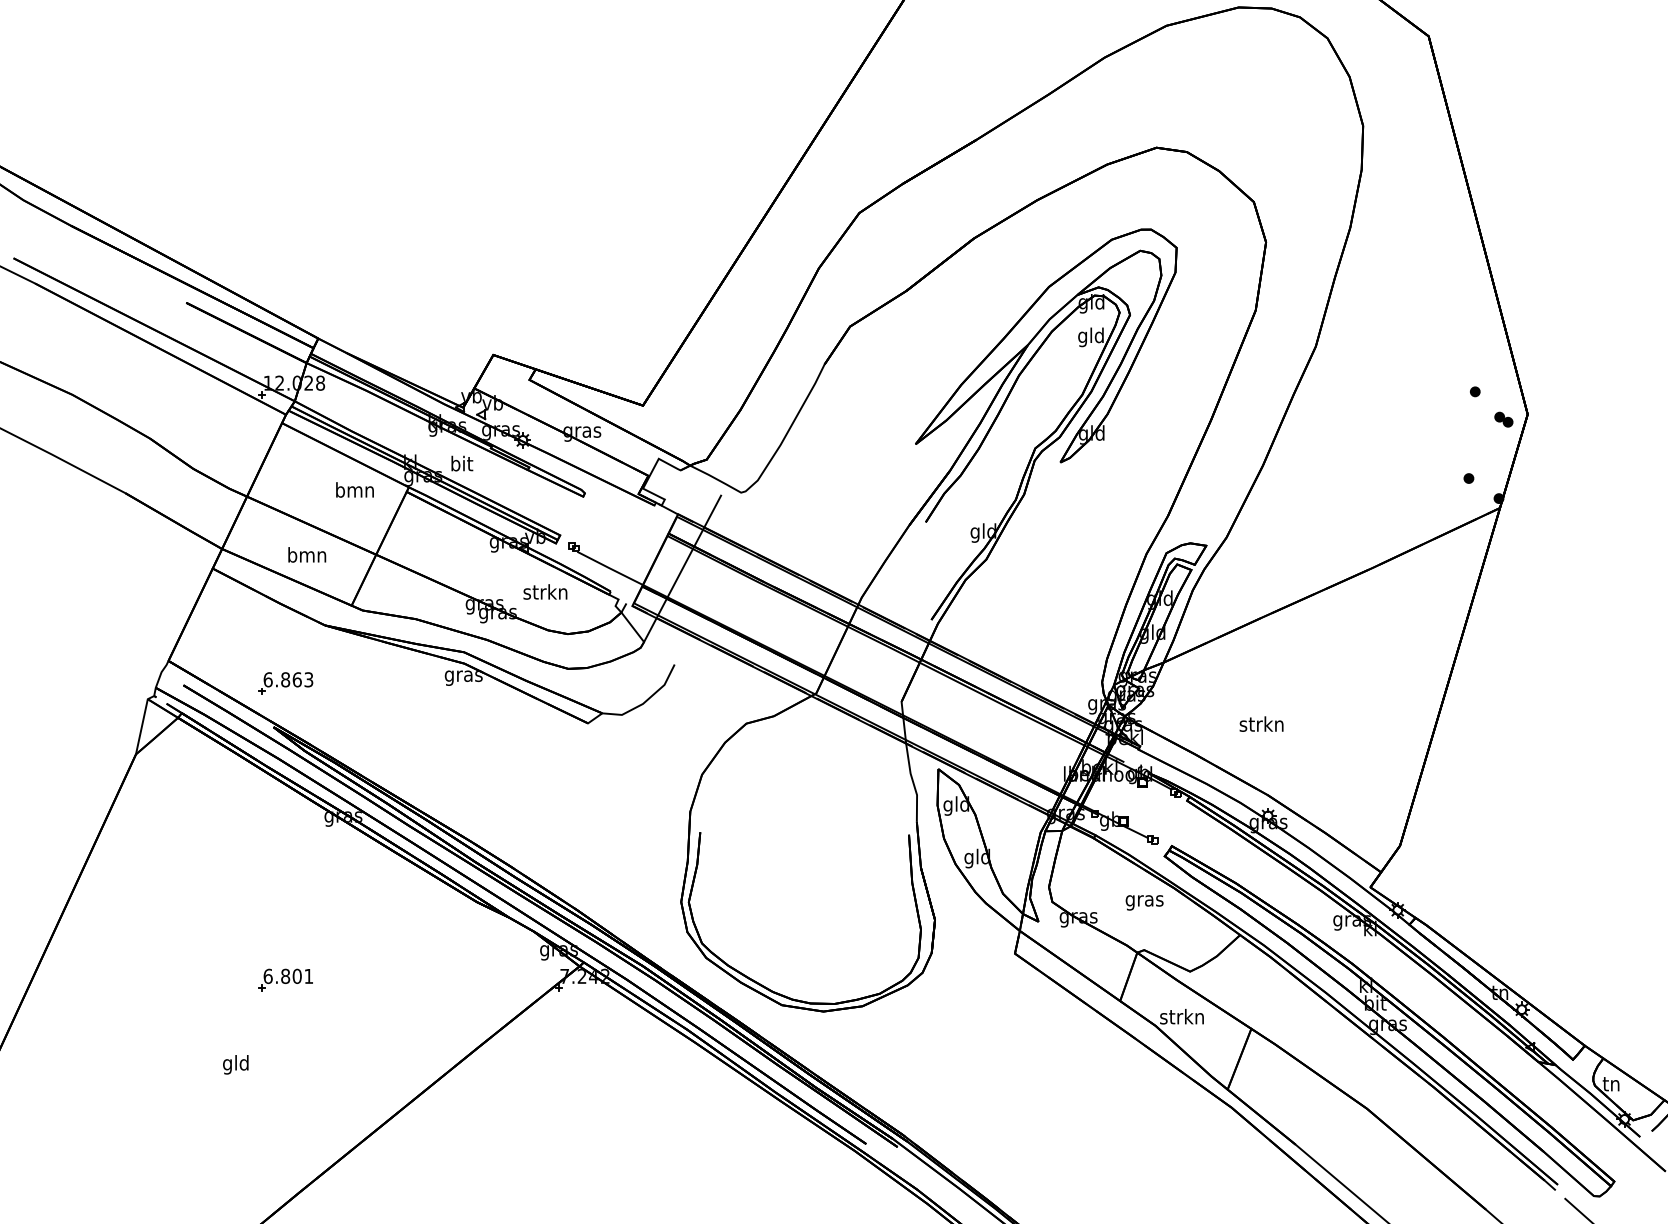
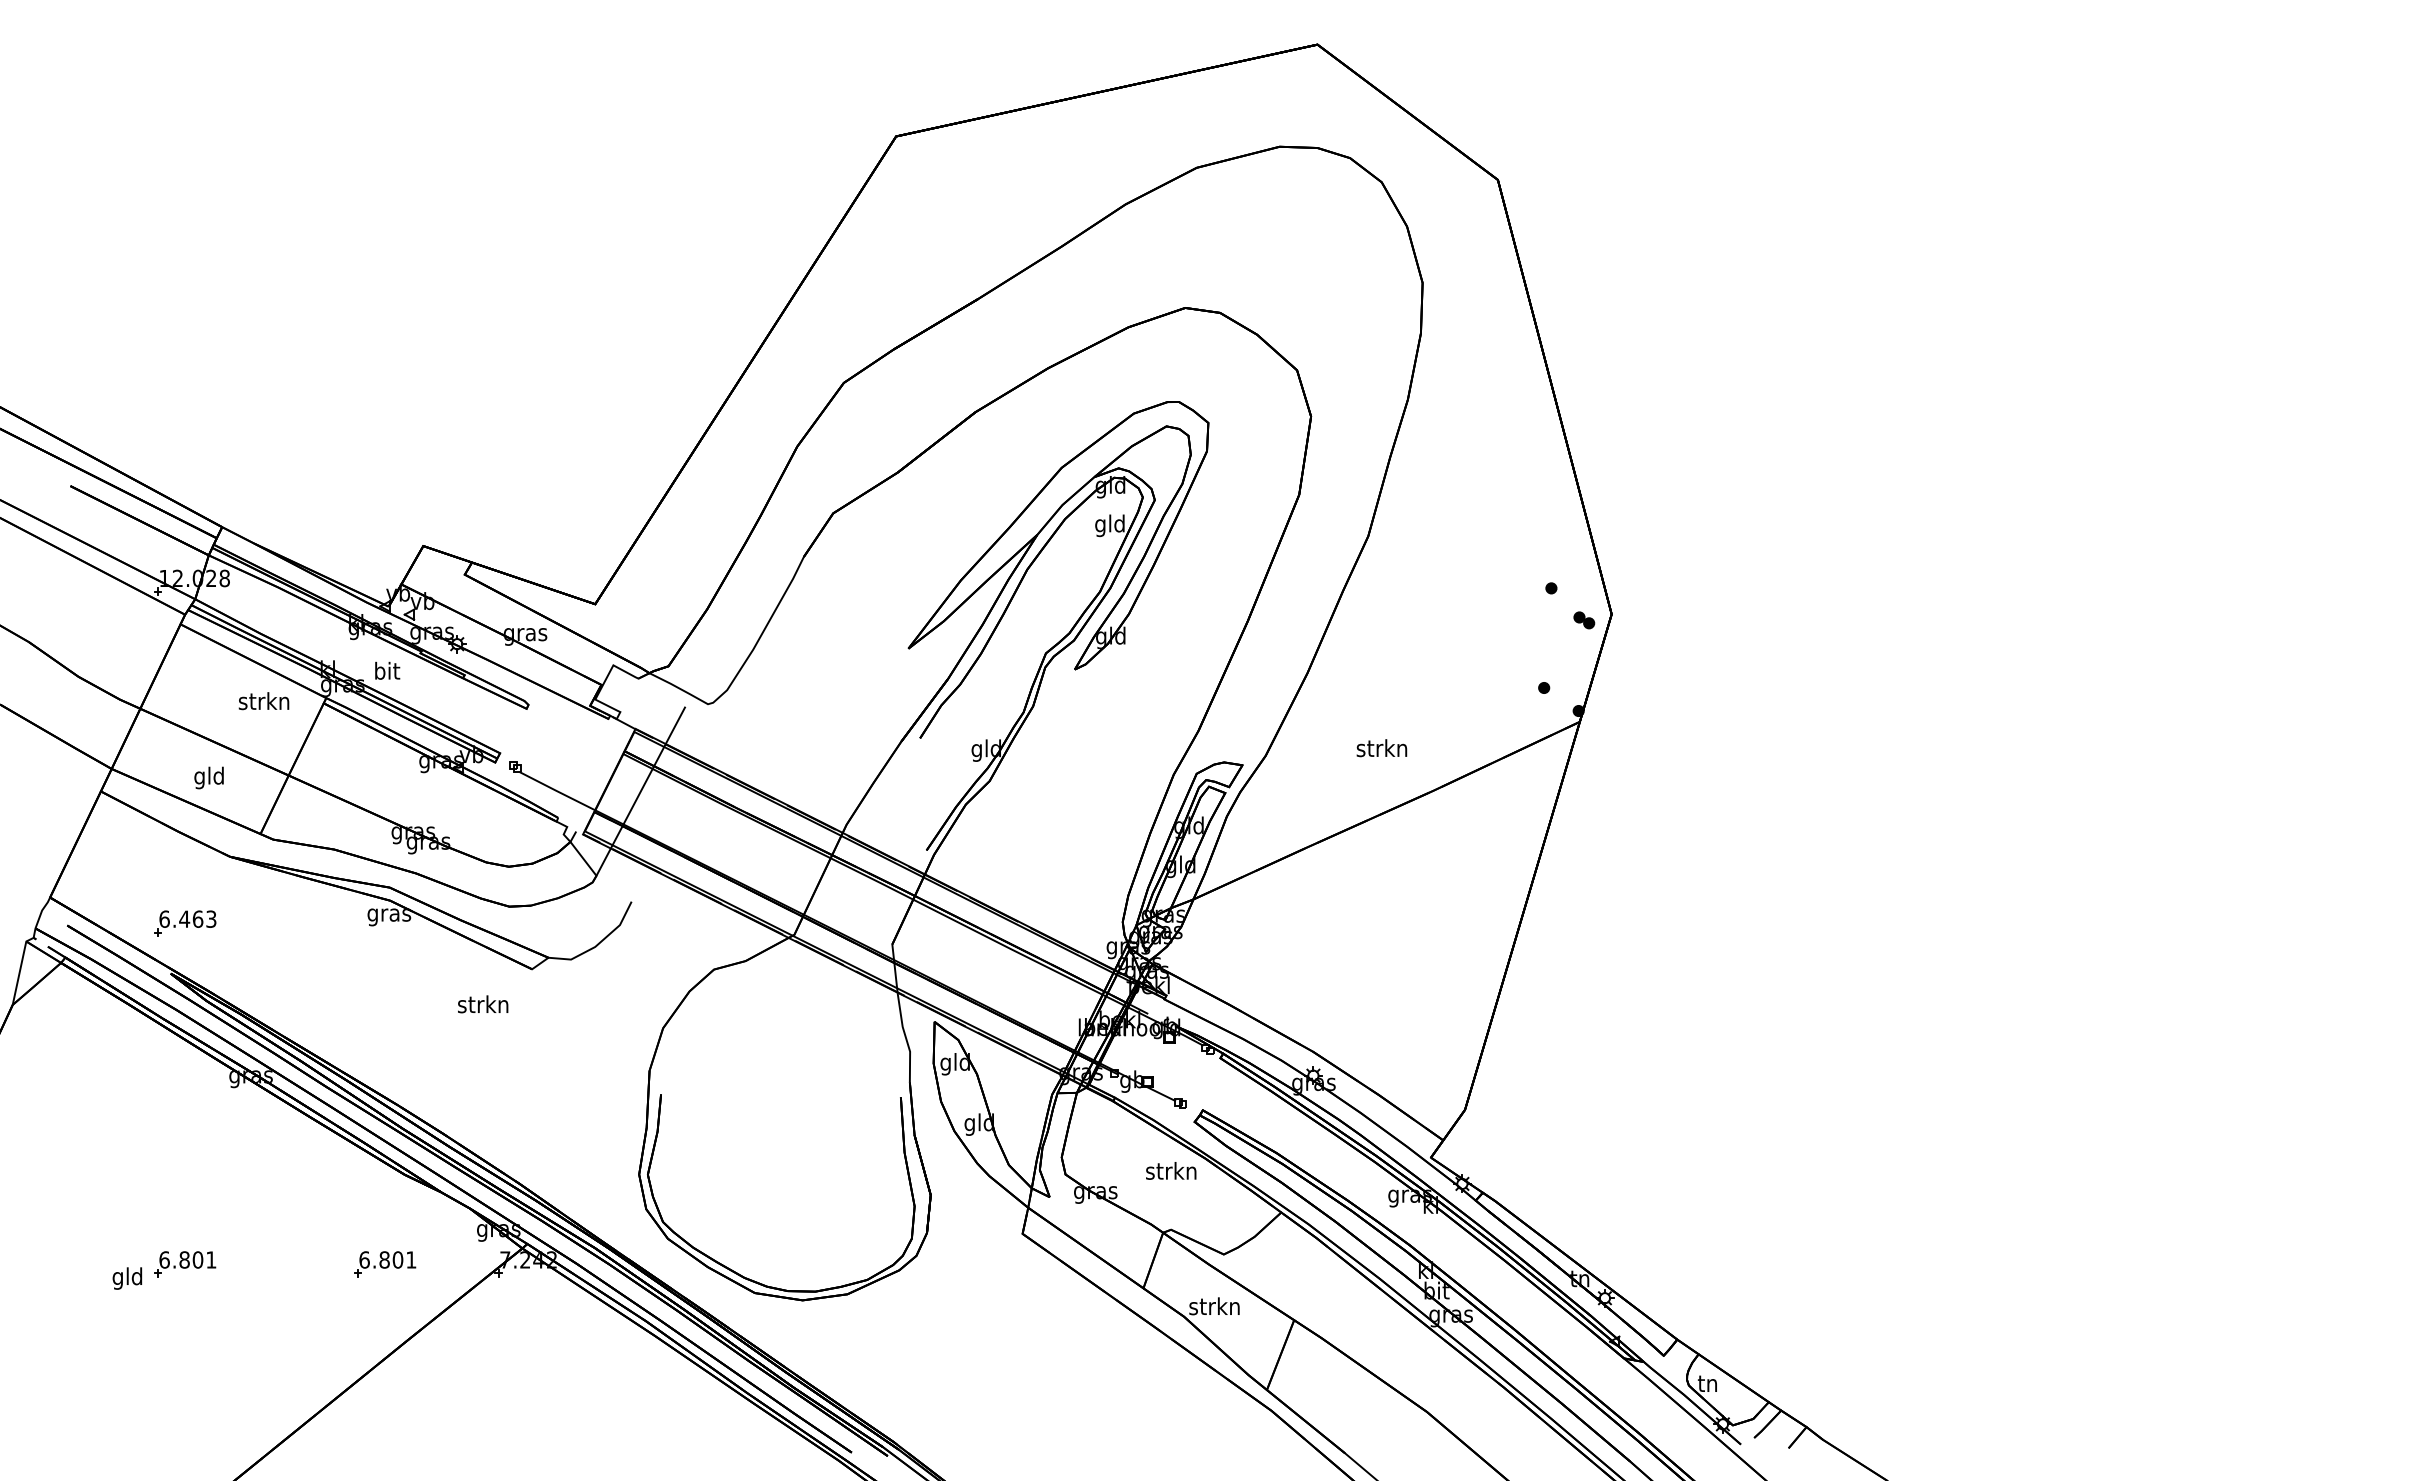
text: (354, 490) -> (263, 701), bmn -> strkn
text: (307, 556) -> (209, 777), bmn -> gld
text: (545, 592) -> (483, 1004), moved
text: (285, 679) -> (184, 918), 6.863 -> 6.463
text: (1261, 724) -> (1381, 748), moved
text: (1144, 901) -> (1171, 1173), gras -> strkn
part: (460, 980) -> (385, 1264), added
text: (235, 1064) -> (127, 1278), moved

